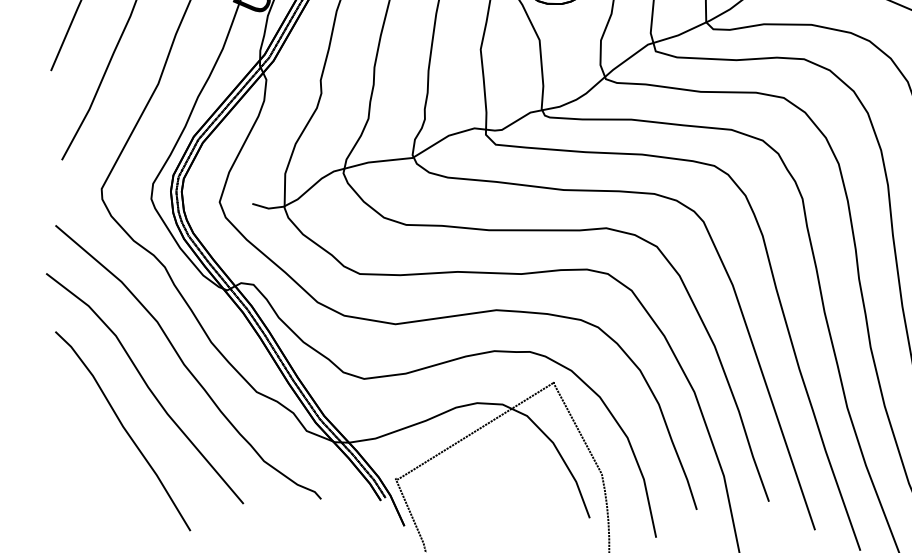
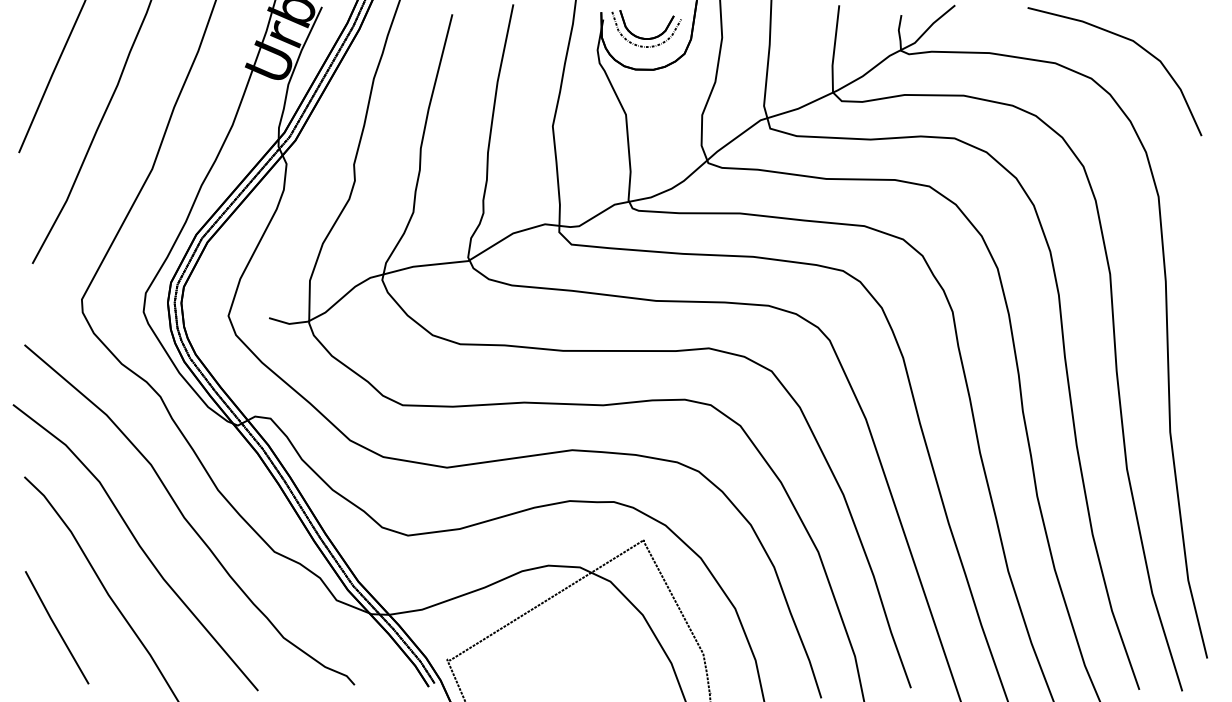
line: (81, 452) -> (56, 627), added

